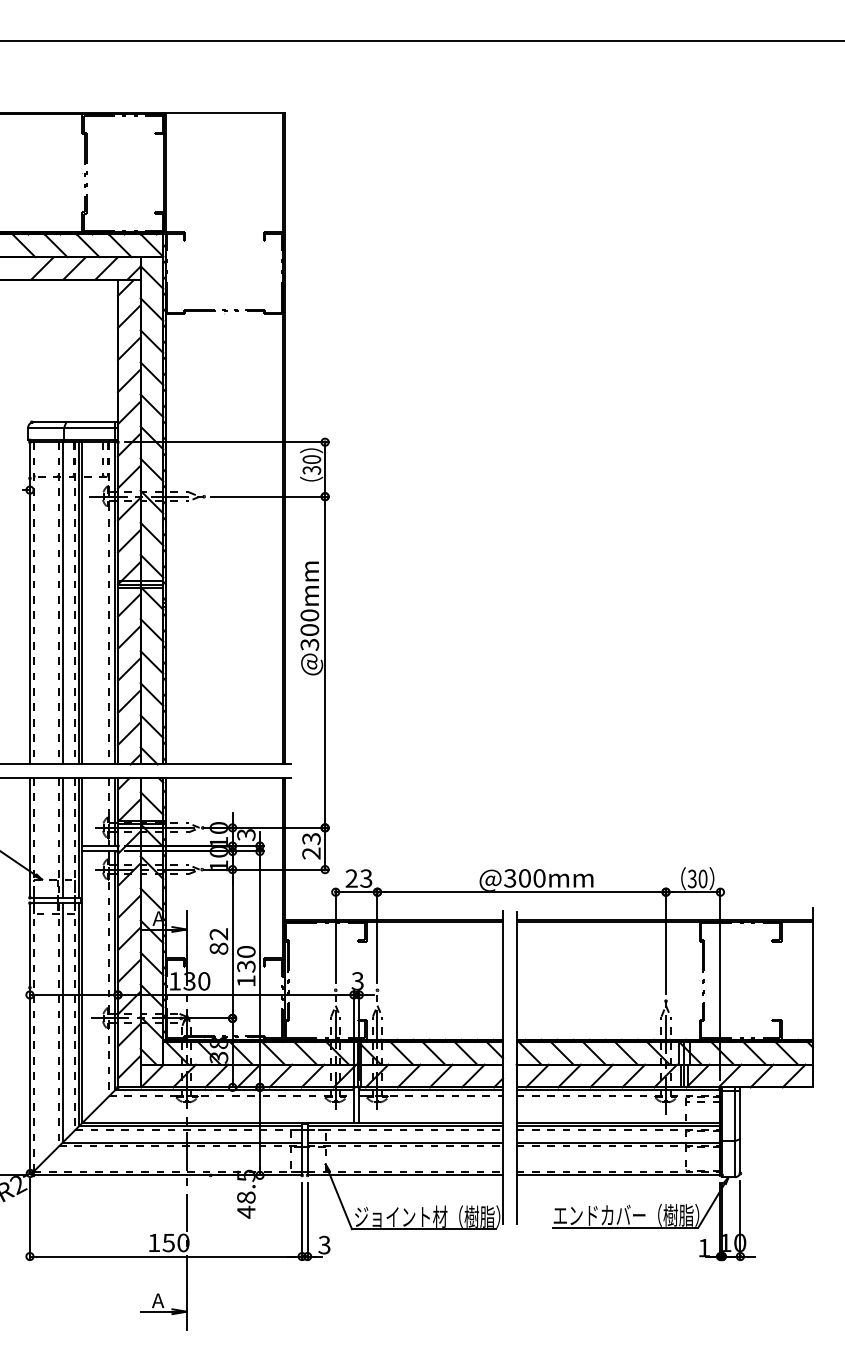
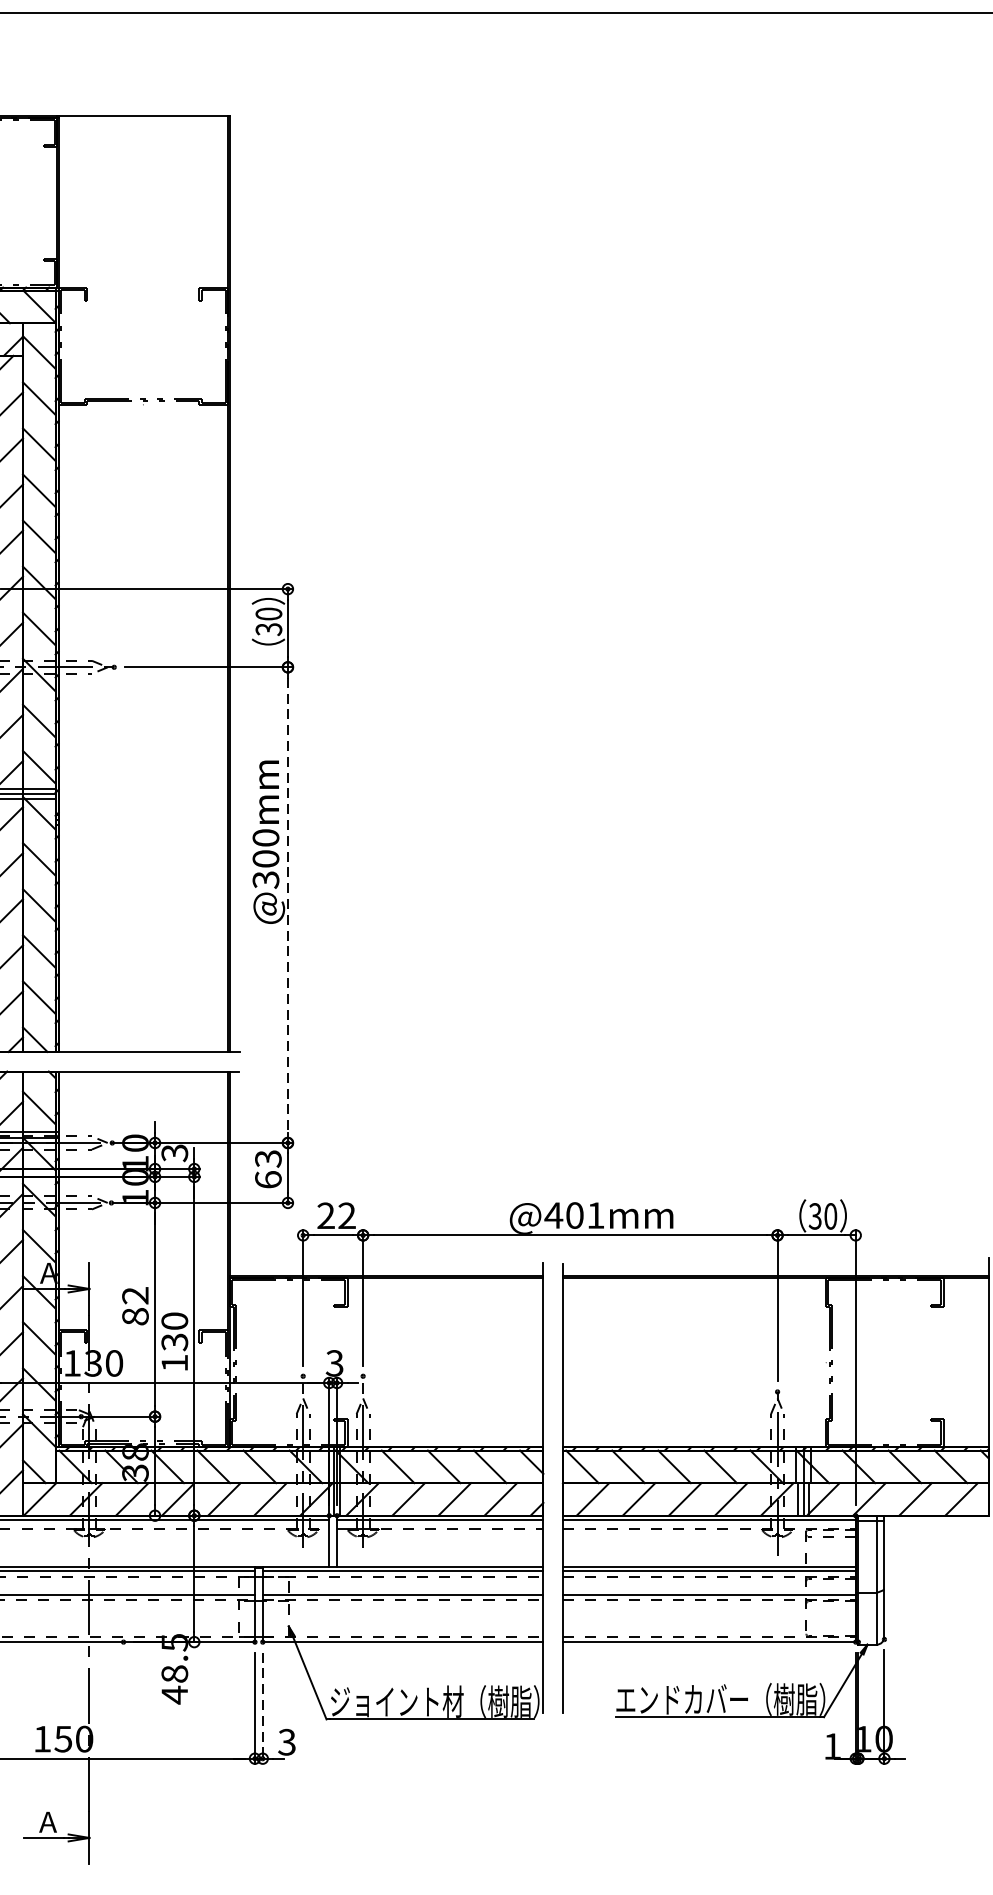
line: (325, 662) -> (288, 905), solid -> dashed
text: (311, 853) -> (268, 1179), 23 -> 63
text: (366, 878) -> (347, 1215), 23 -> 22
text: (524, 878) -> (574, 1215), @300mm -> @401mm
line: (307, 1221) -> (262, 1708), solid -> dashed

